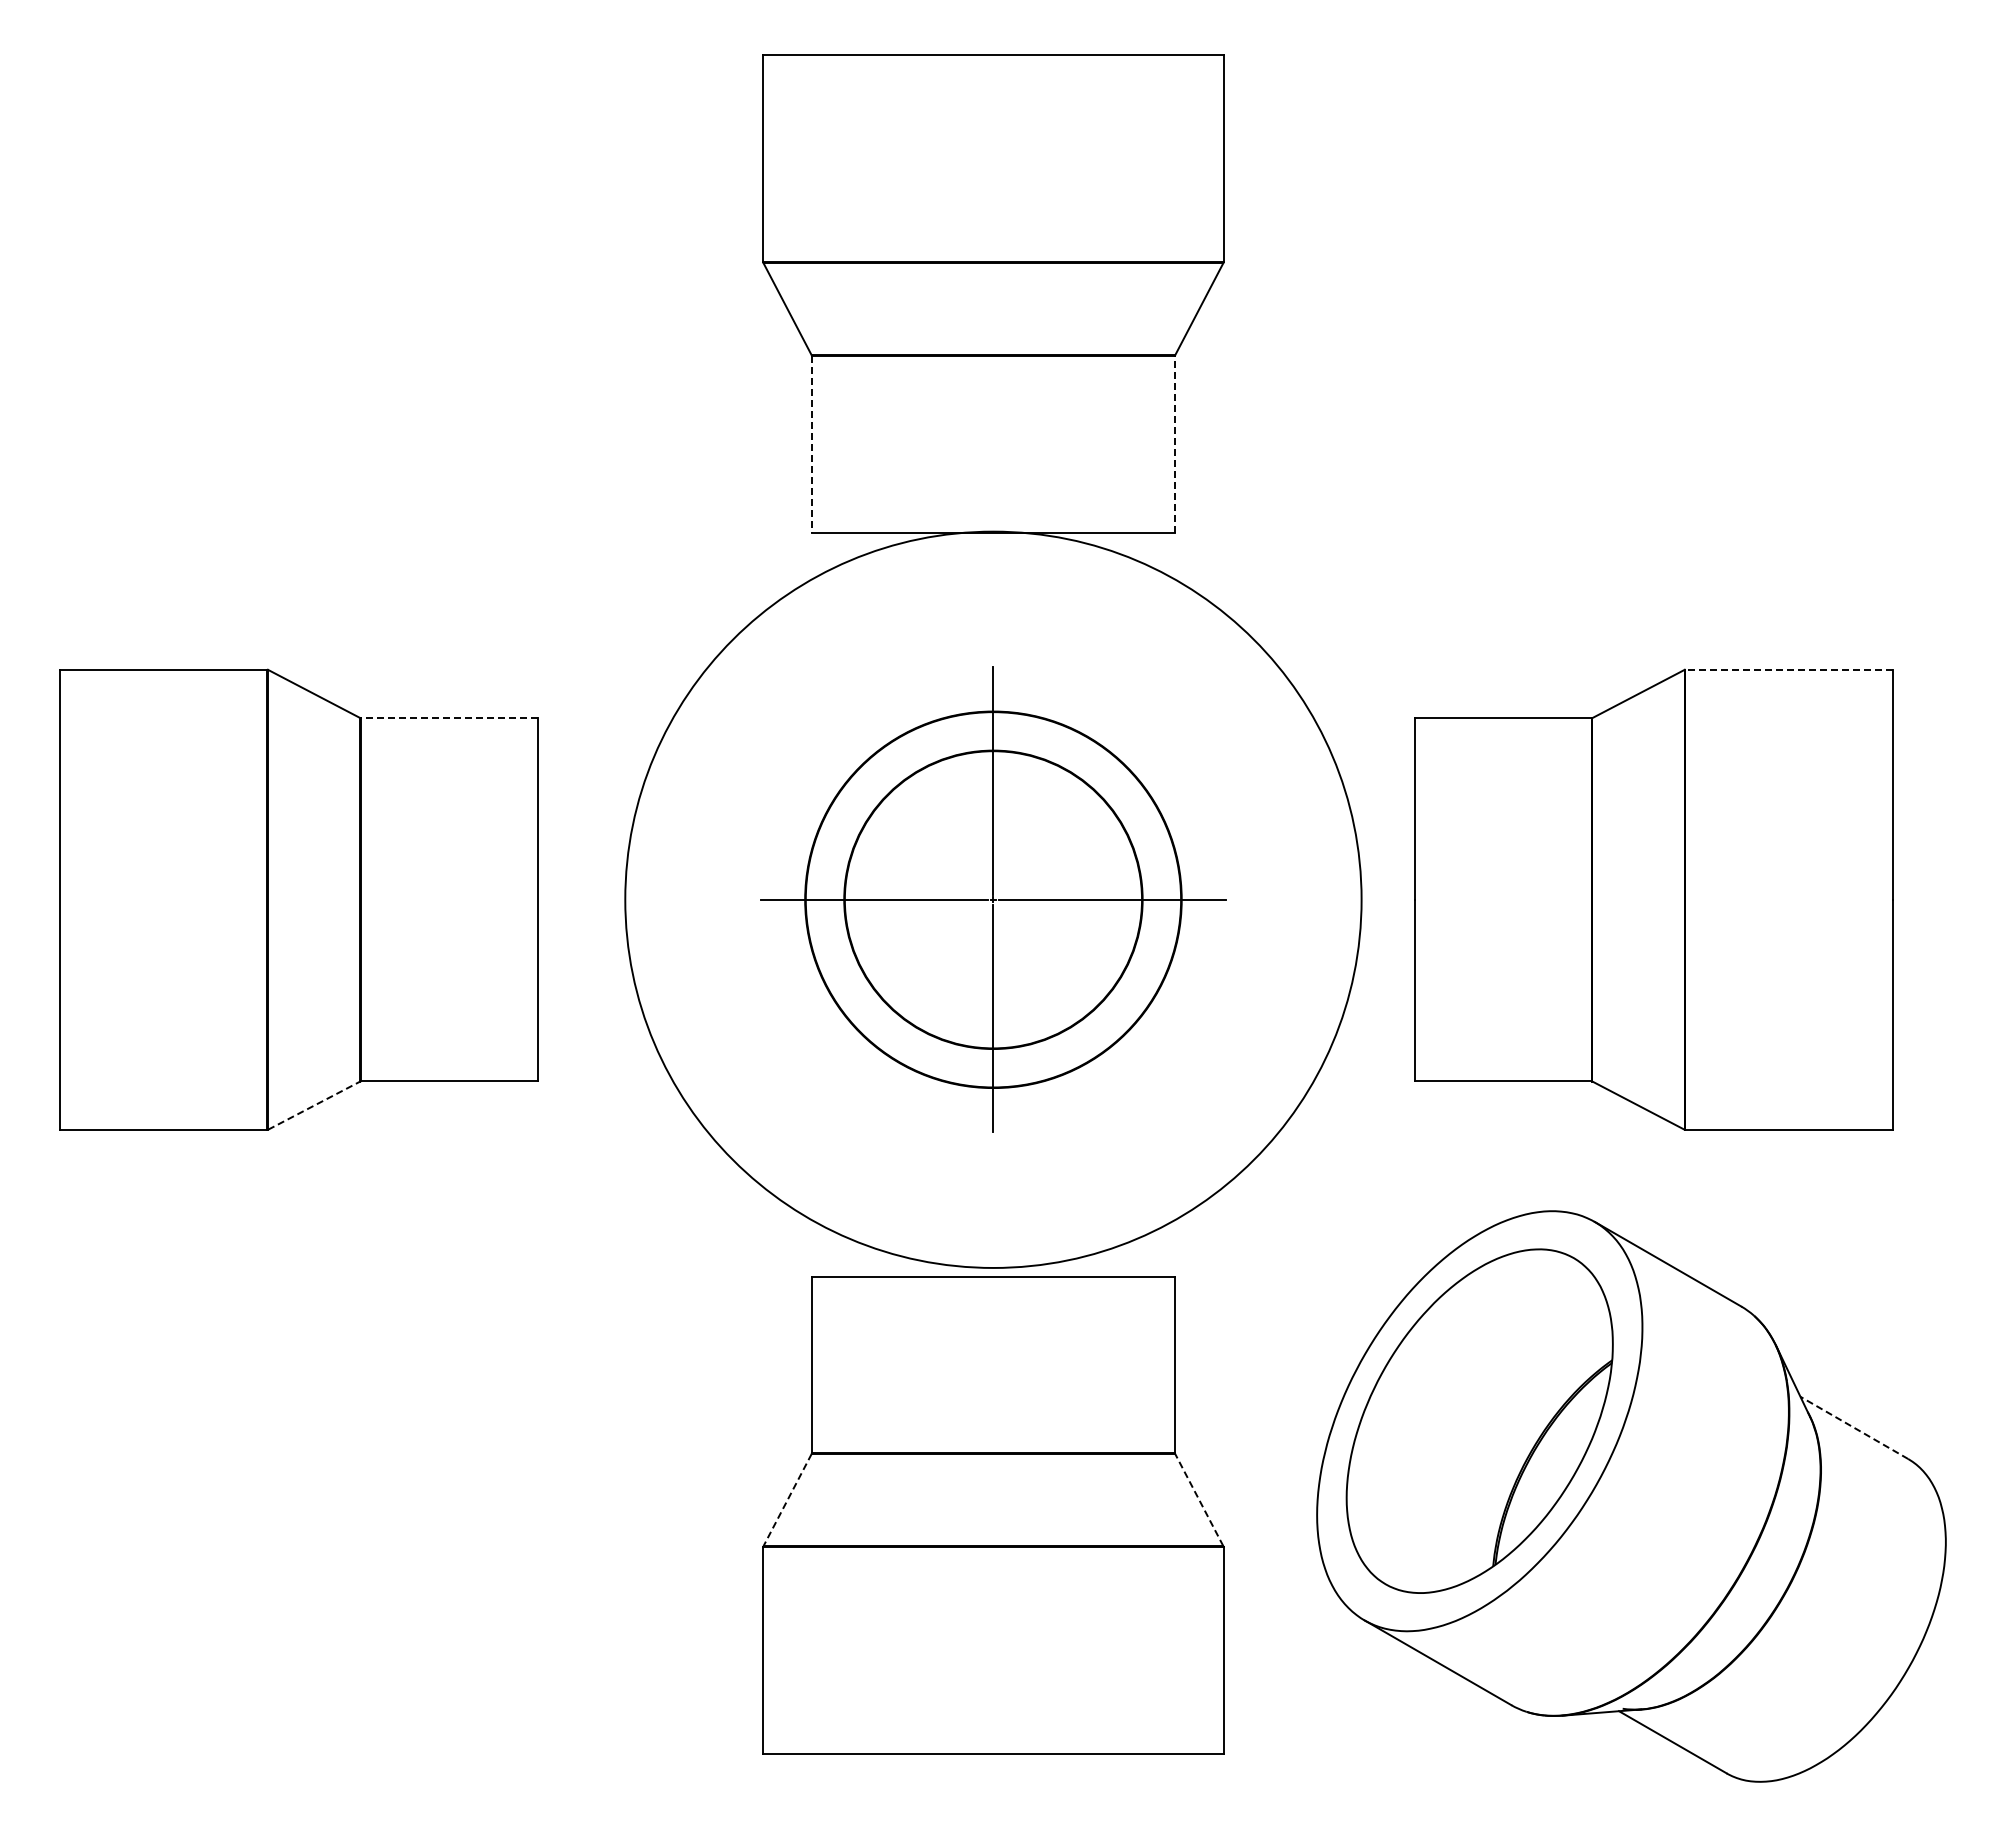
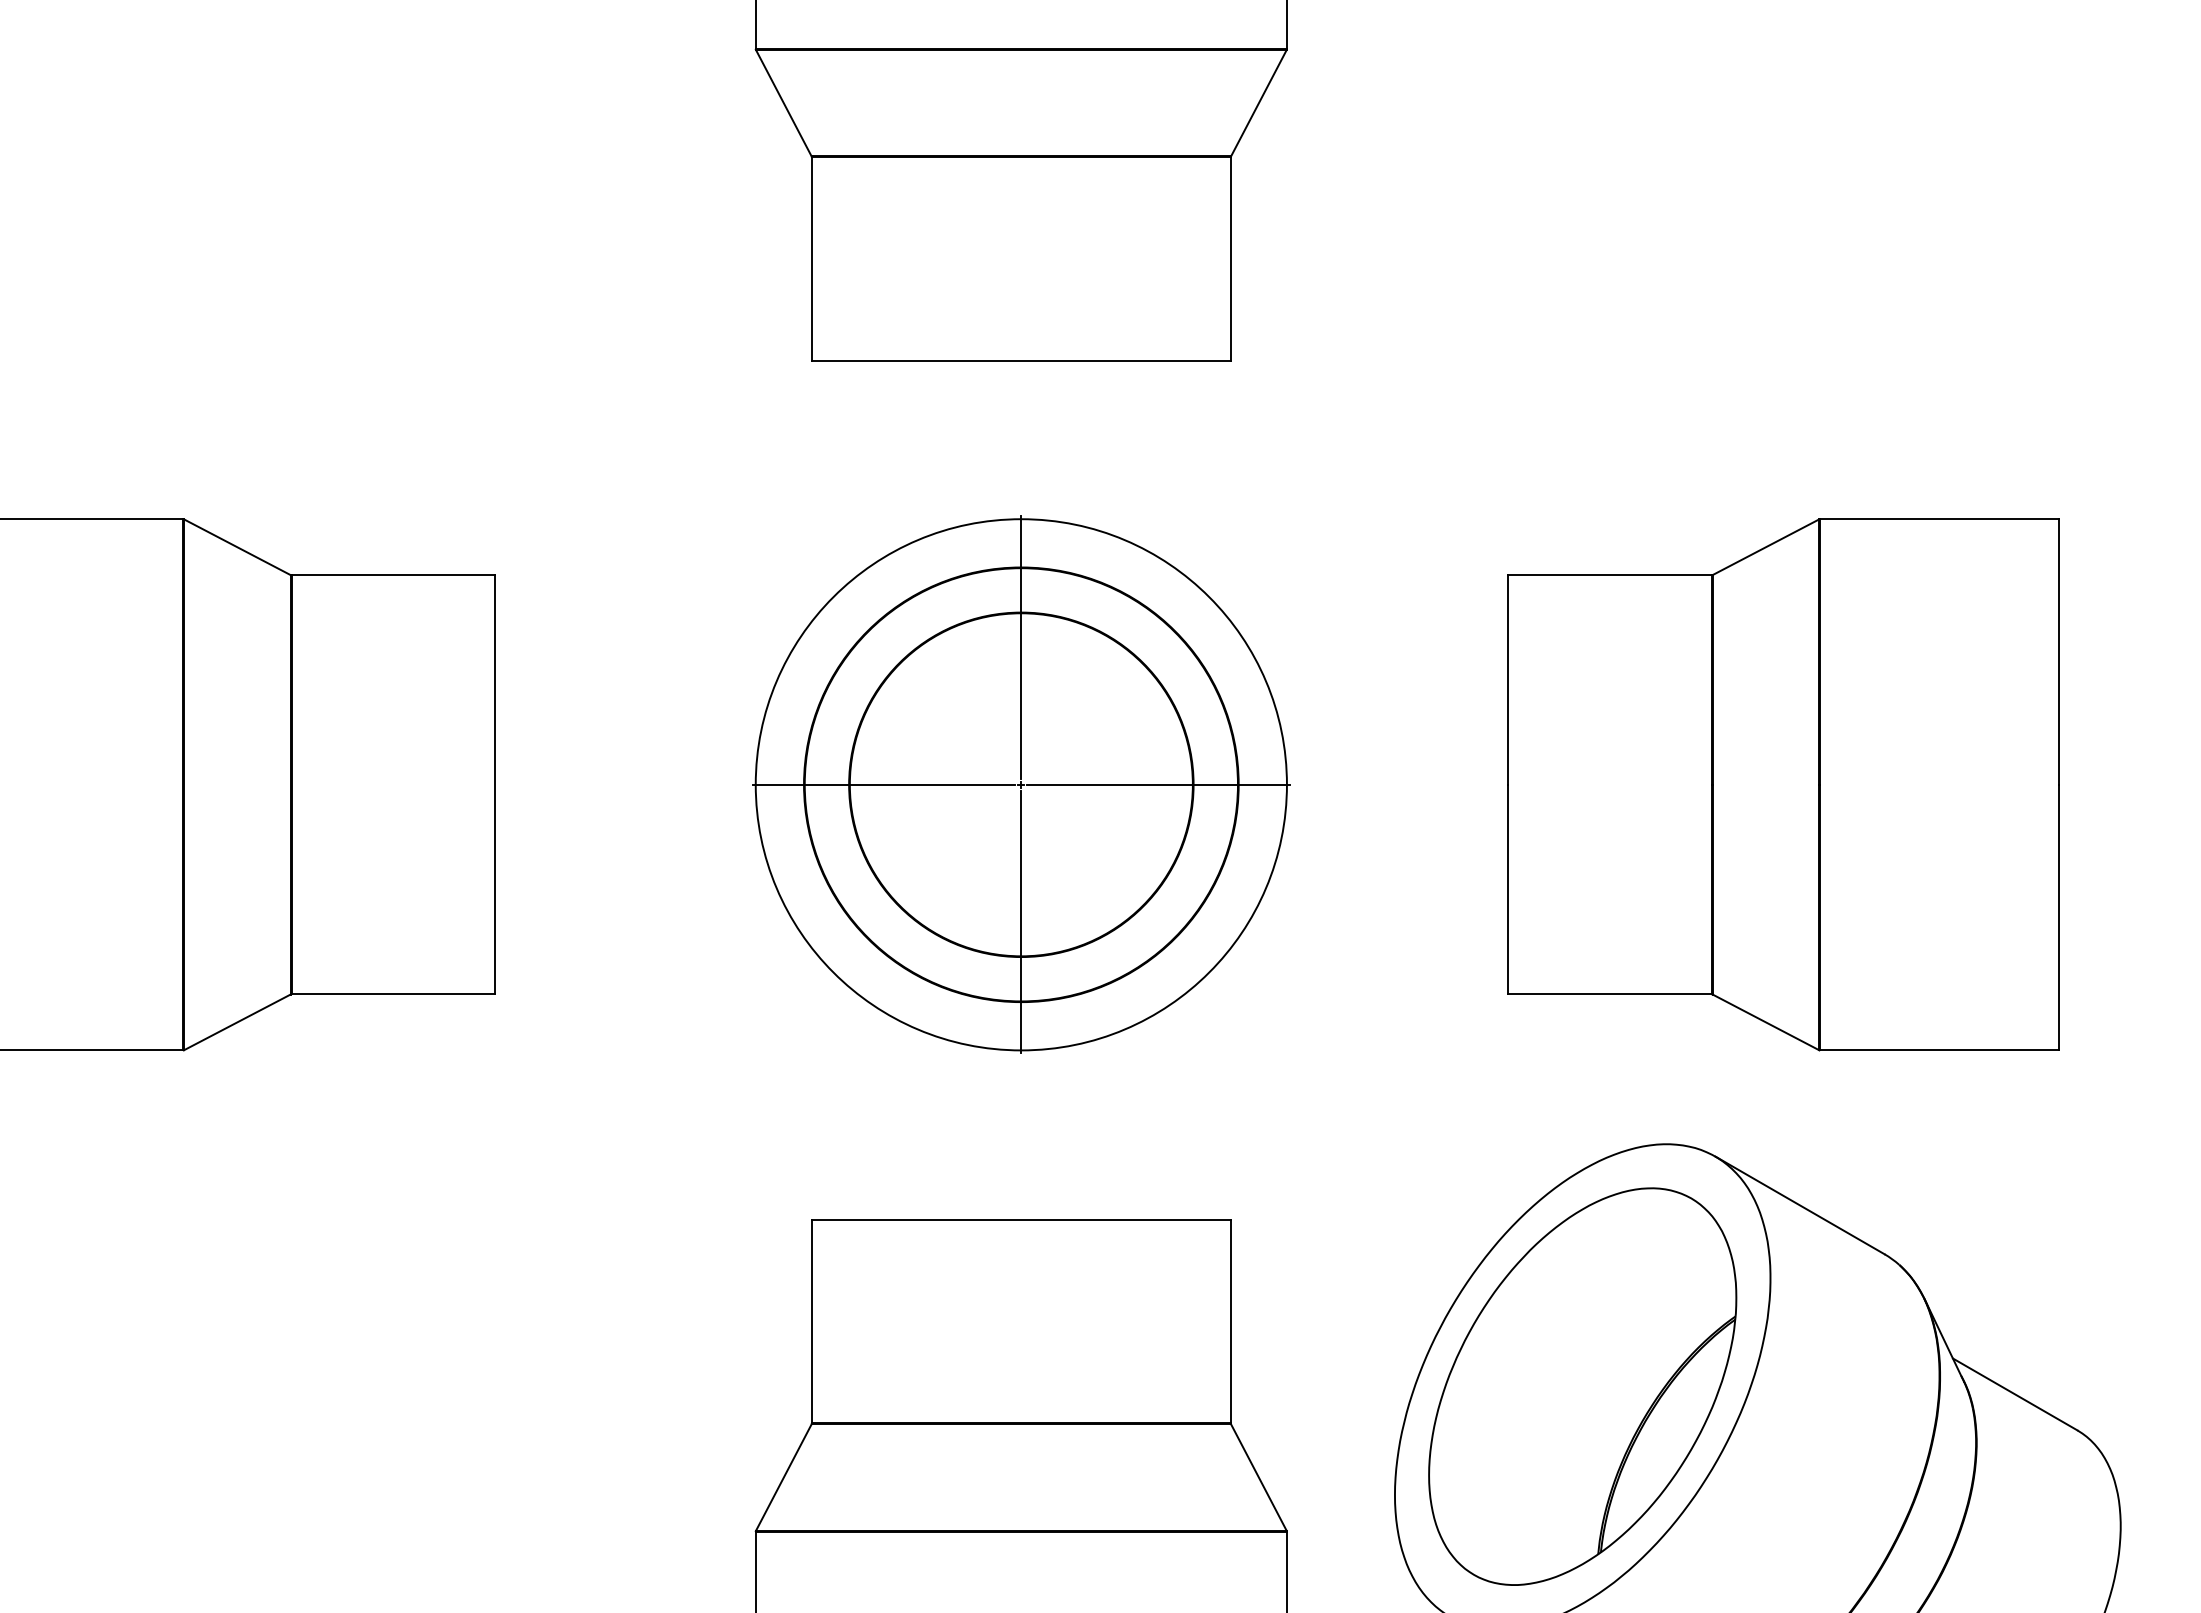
line: (1174, 443) -> (1230, 258), dashed -> solid
line: (811, 444) -> (811, 259), dashed -> solid
line: (1789, 669) -> (1940, 518), dashed -> solid
line: (449, 718) -> (393, 575), dashed -> solid
circle: (993, 899) -> (1021, 784), size x0.62
line: (314, 1105) -> (237, 1022), dashed -> solid
line: (1853, 1427) -> (2014, 1393), dashed -> solid
line: (1199, 1499) -> (1259, 1477), dashed -> solid
line: (787, 1500) -> (783, 1478), dashed -> solid

